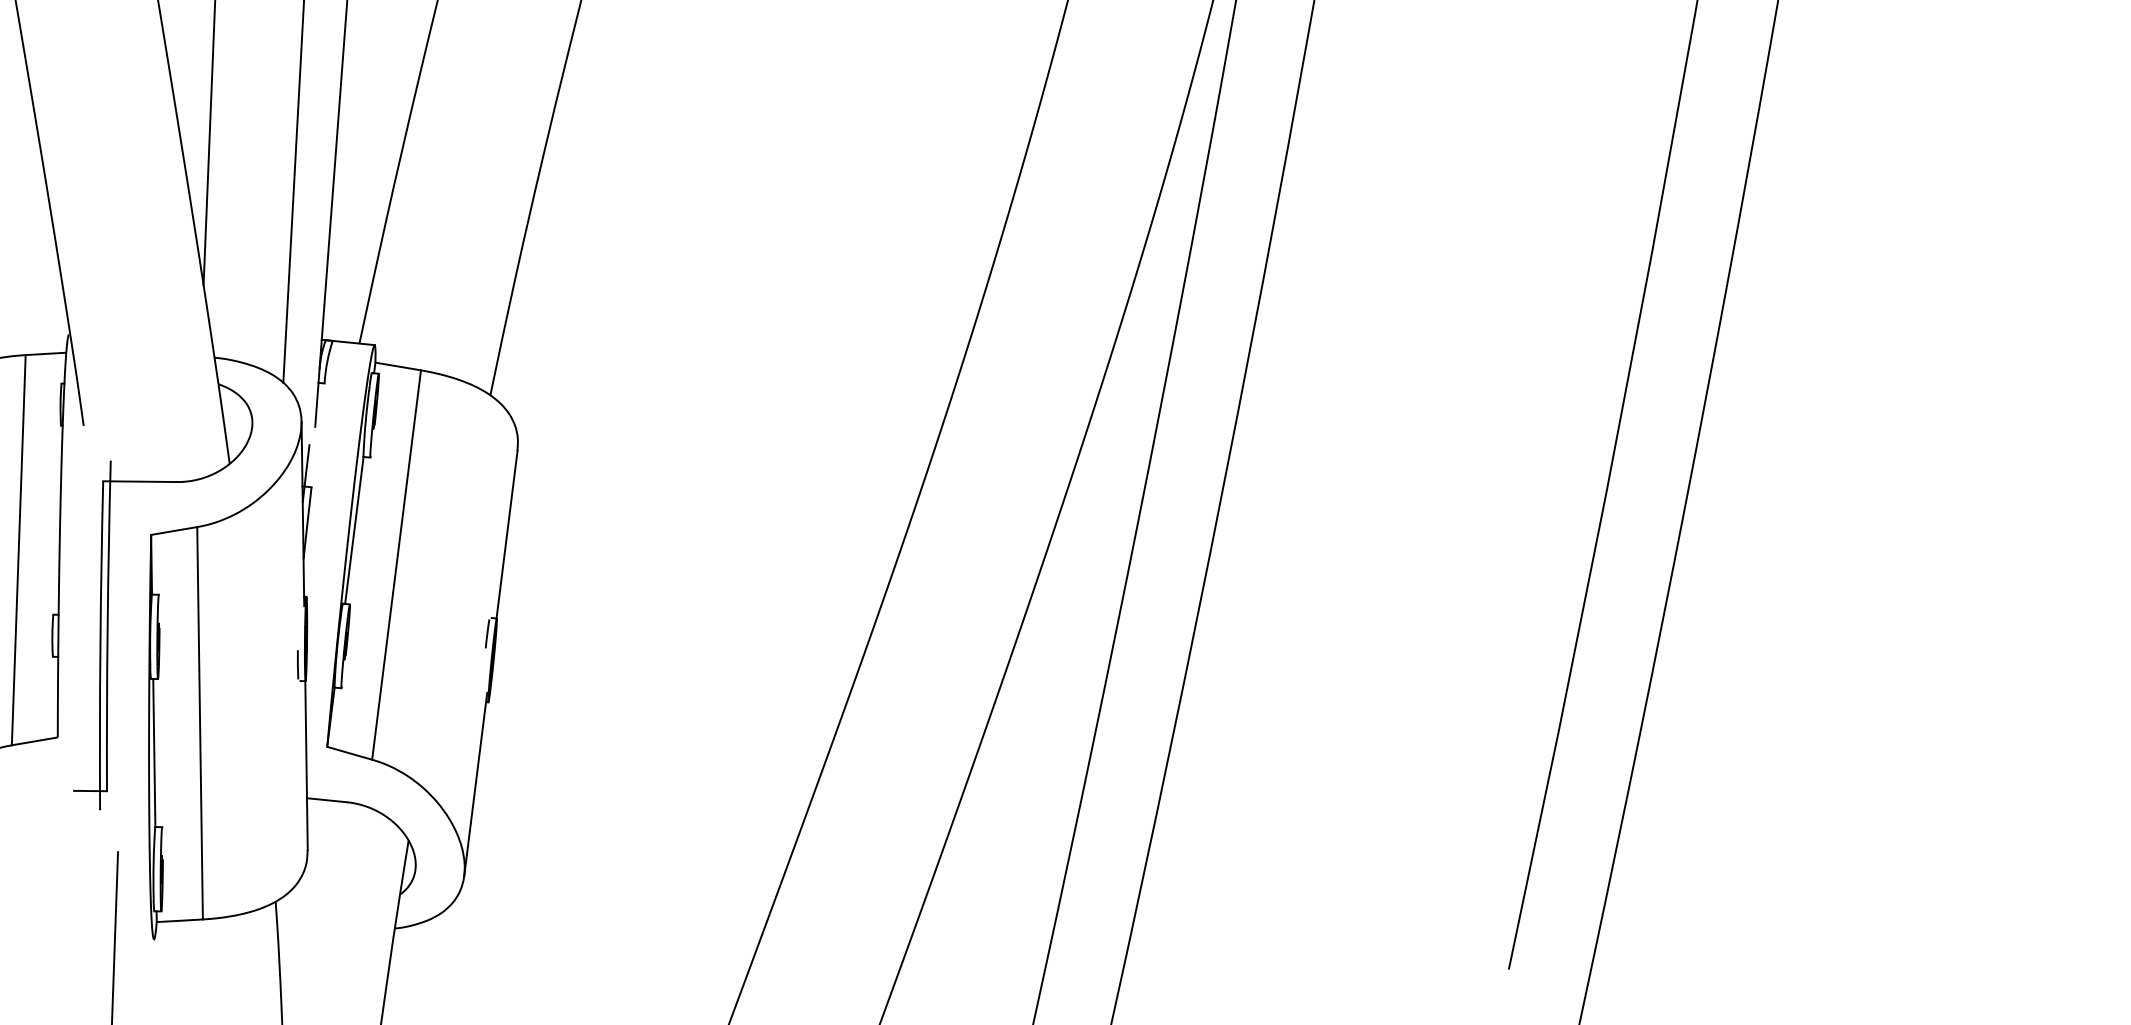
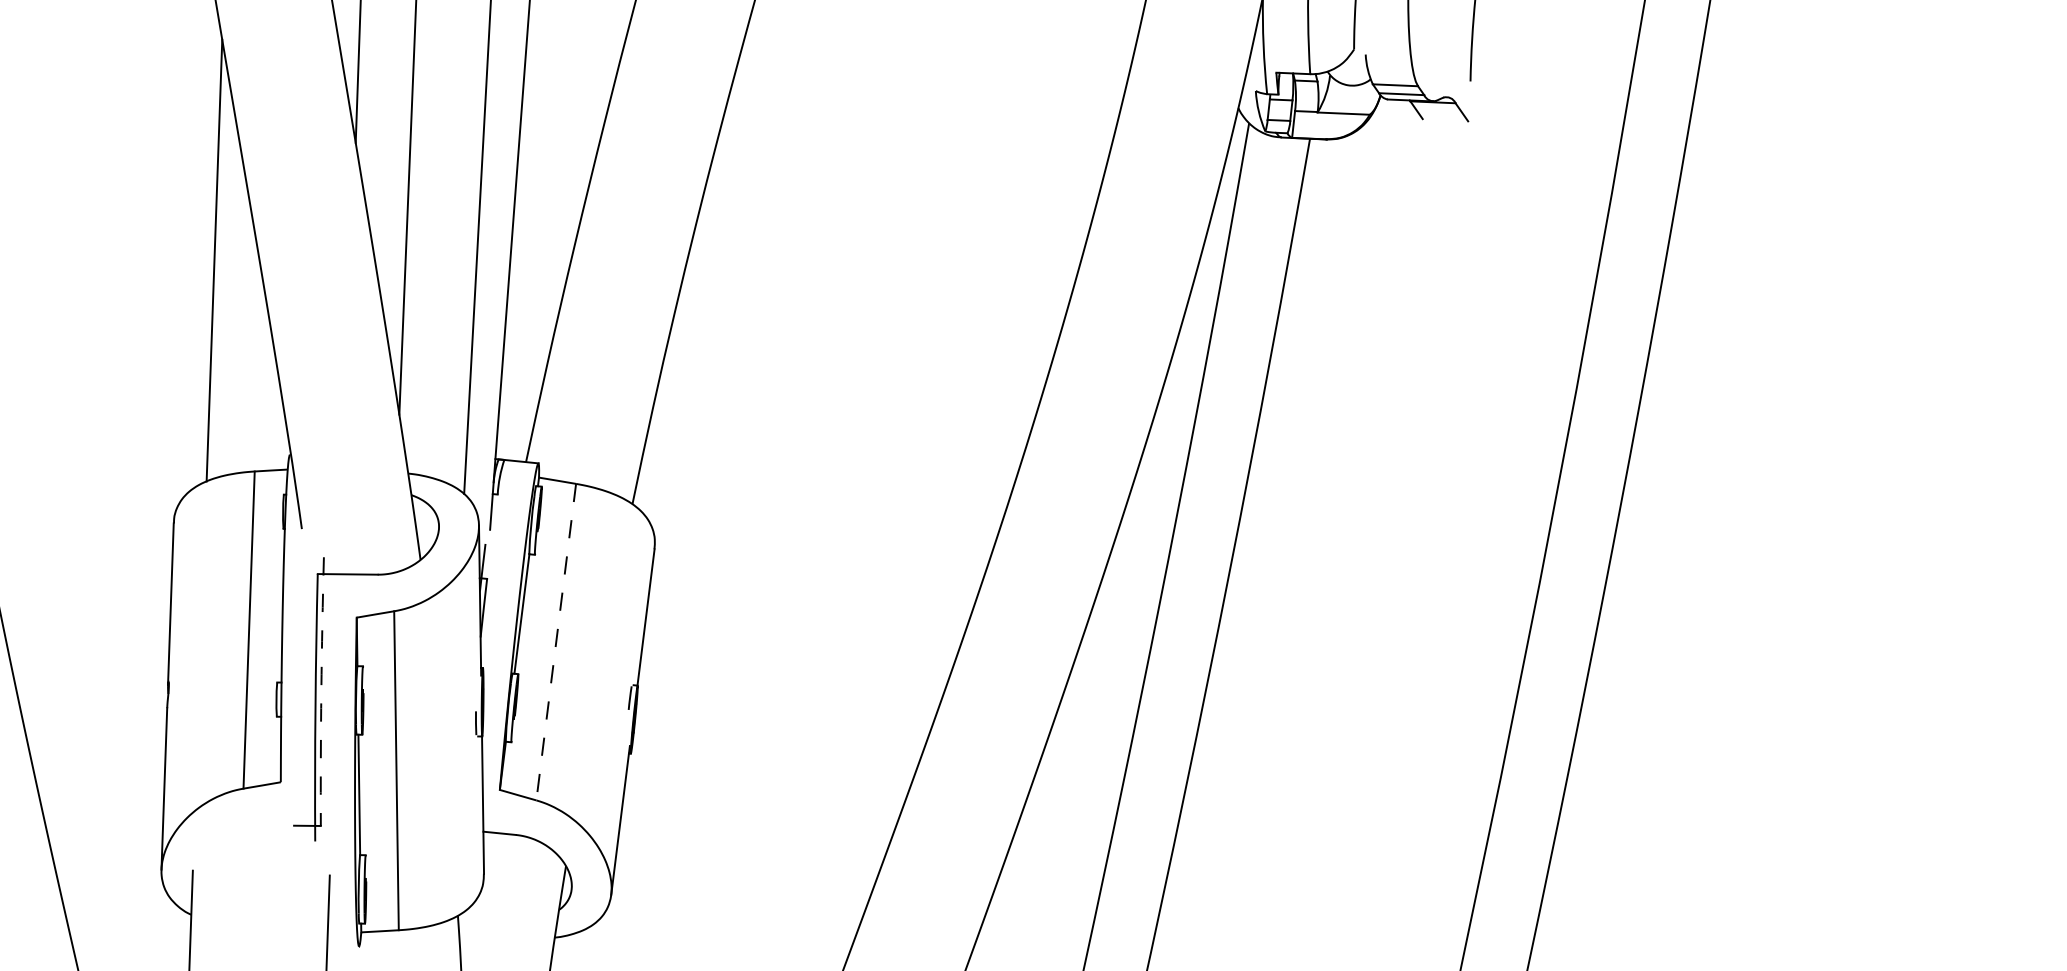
line: (396, 565) -> (556, 642), solid -> dashed
arc: (107, 625) -> (321, 691), solid -> dashed

